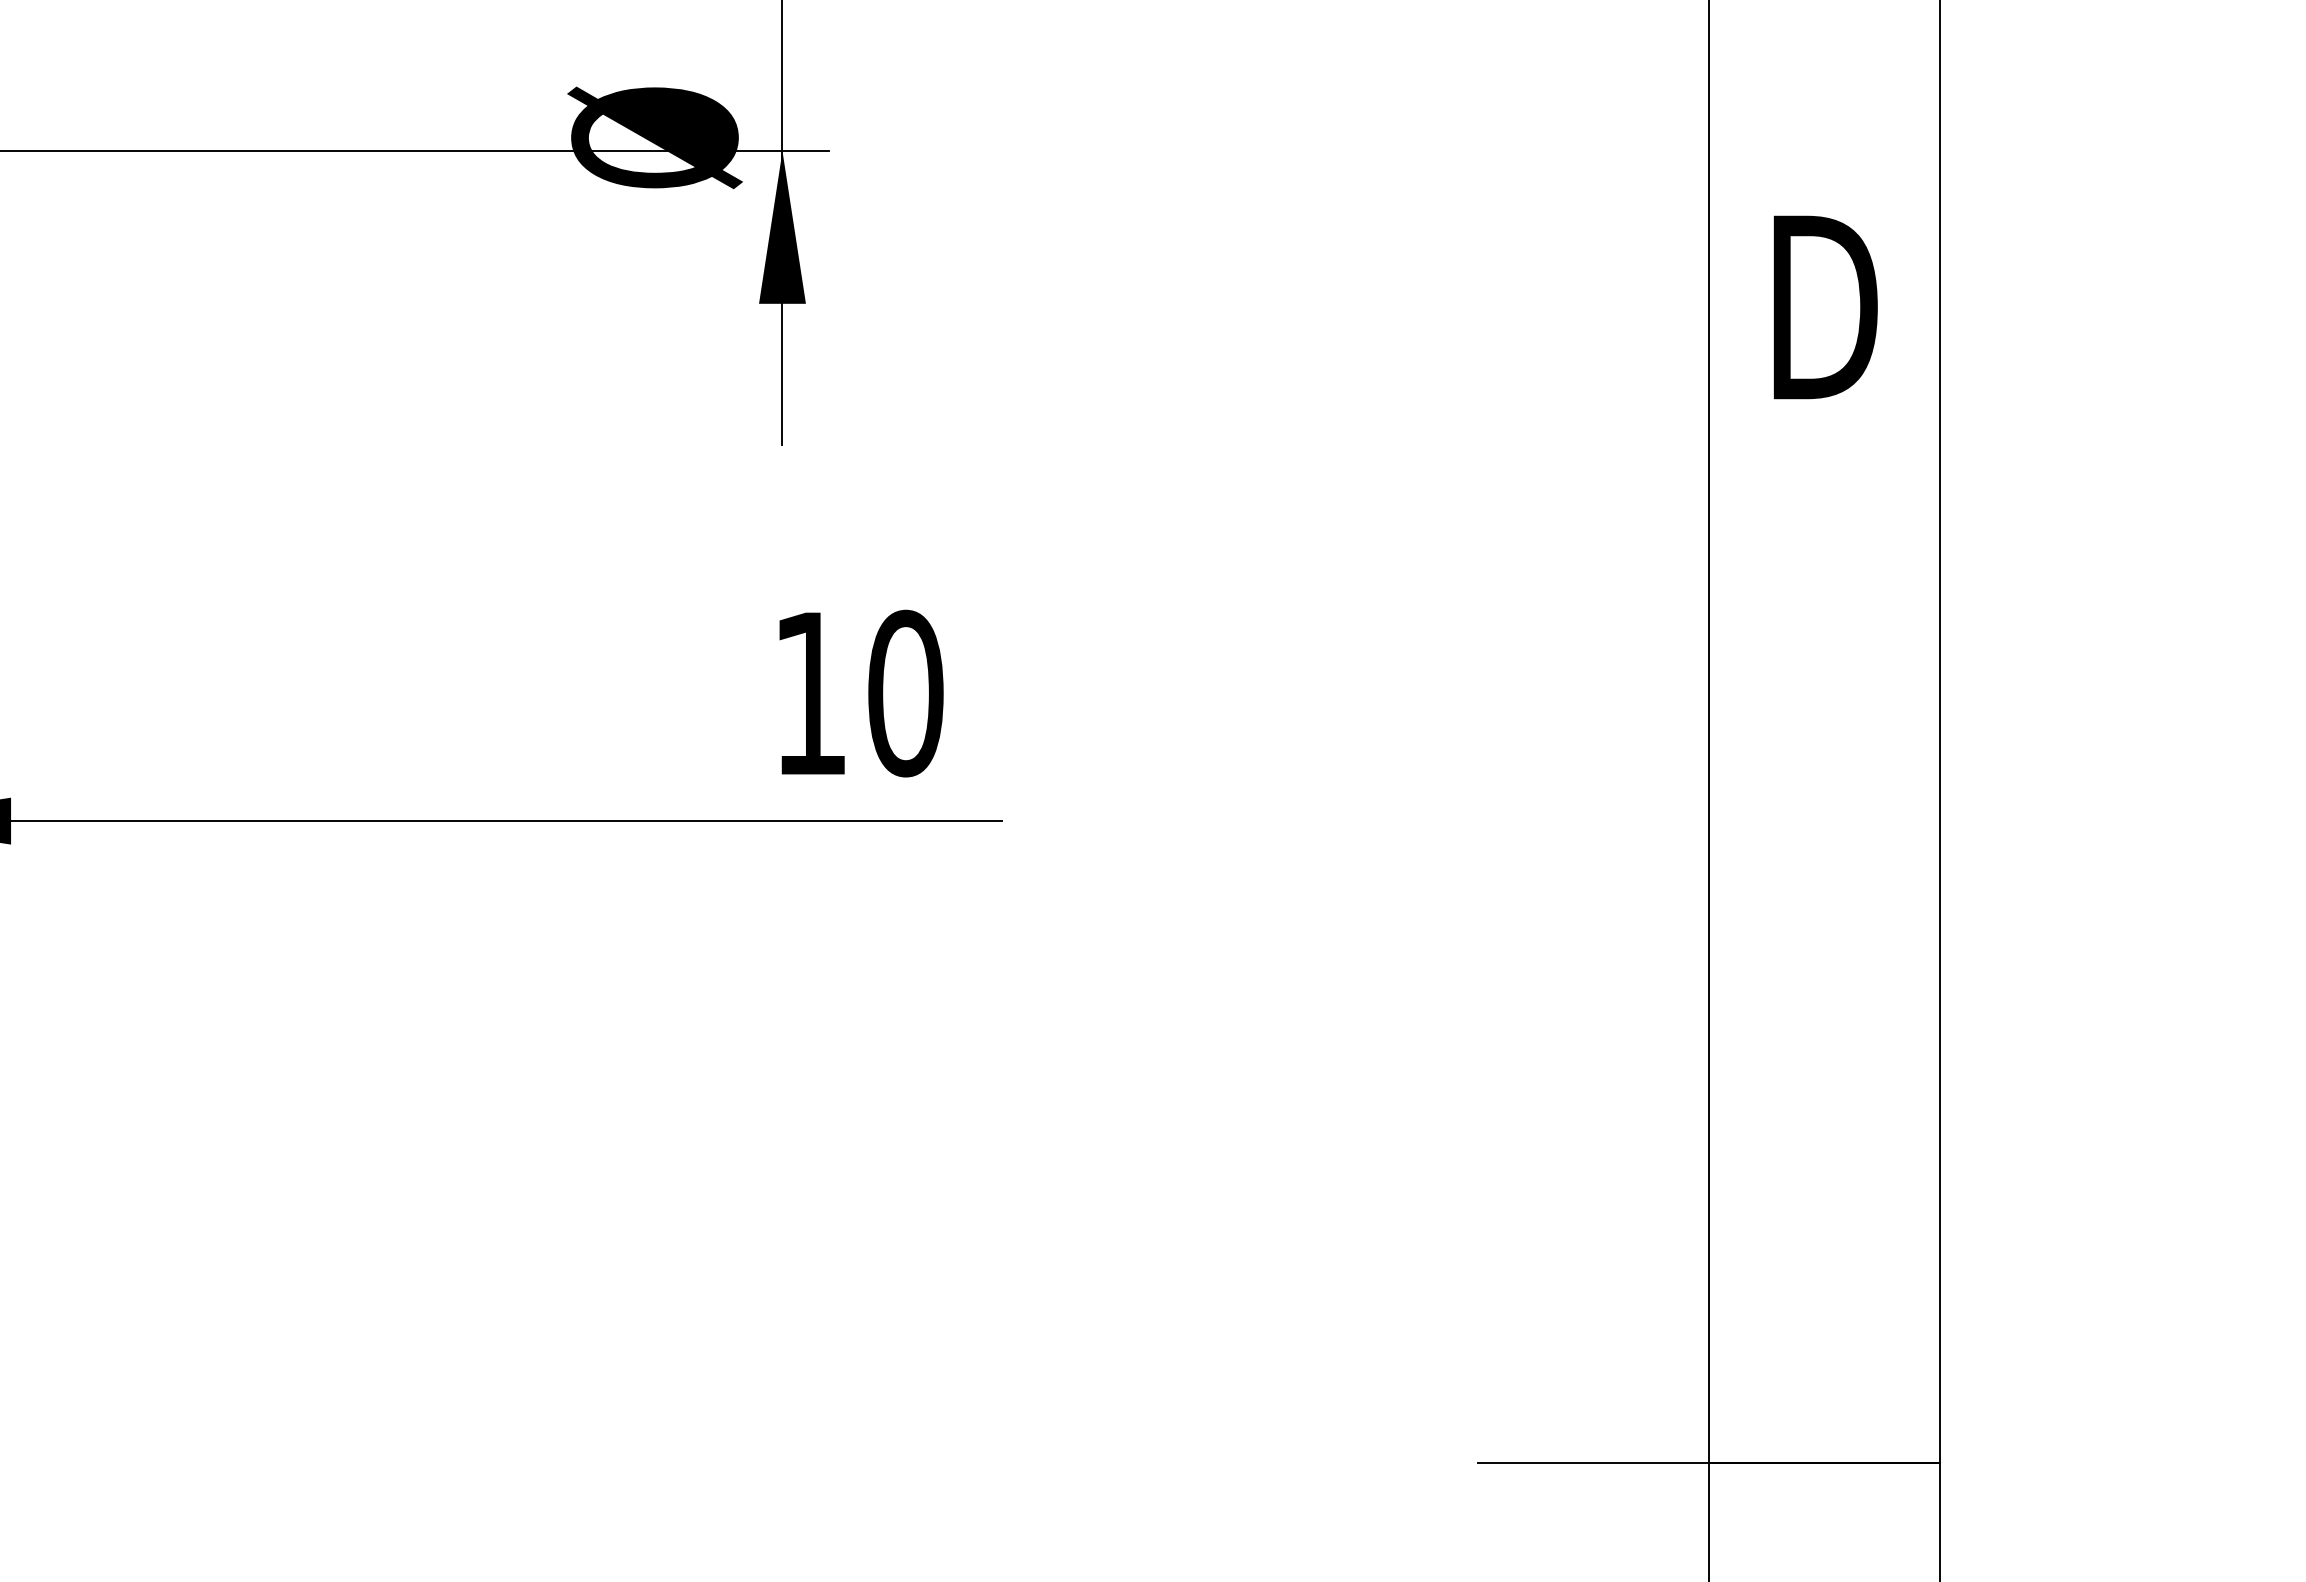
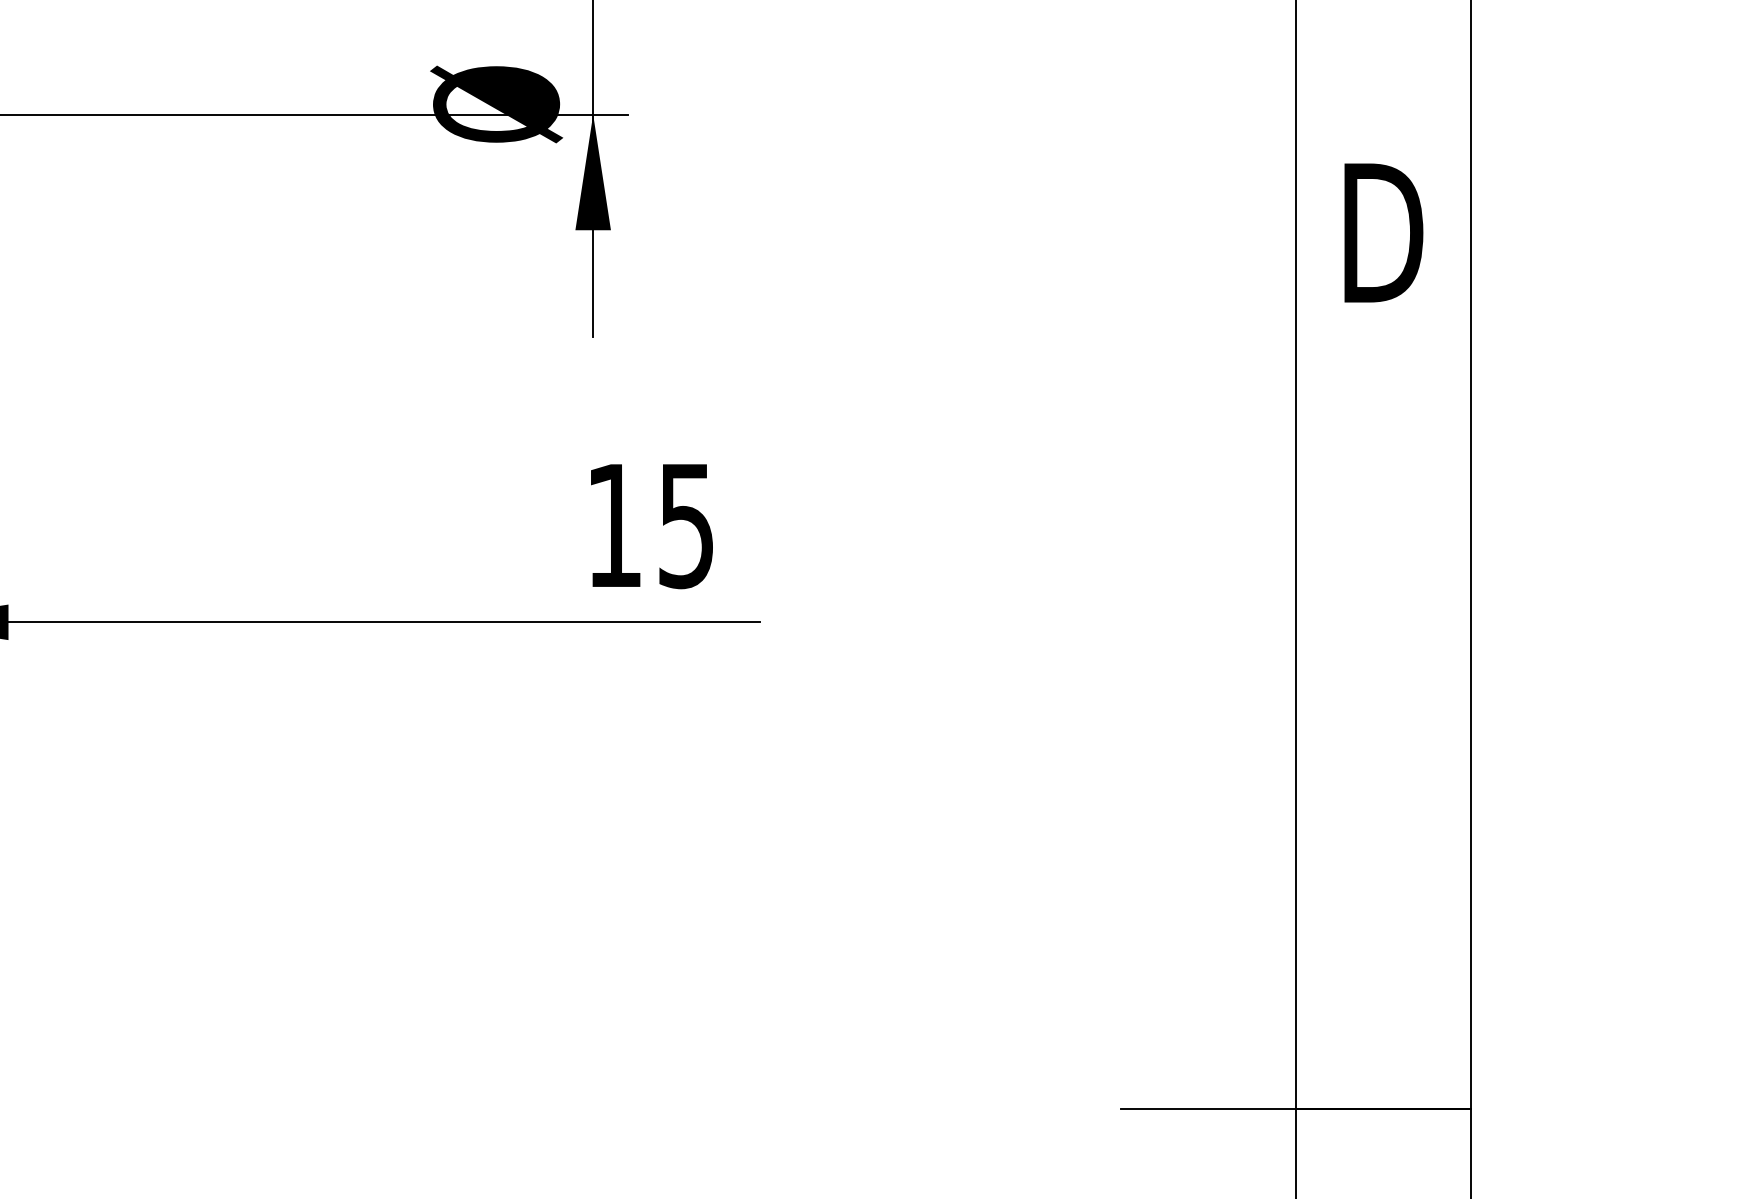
text: (905, 693) -> (686, 525), 10 -> 15

